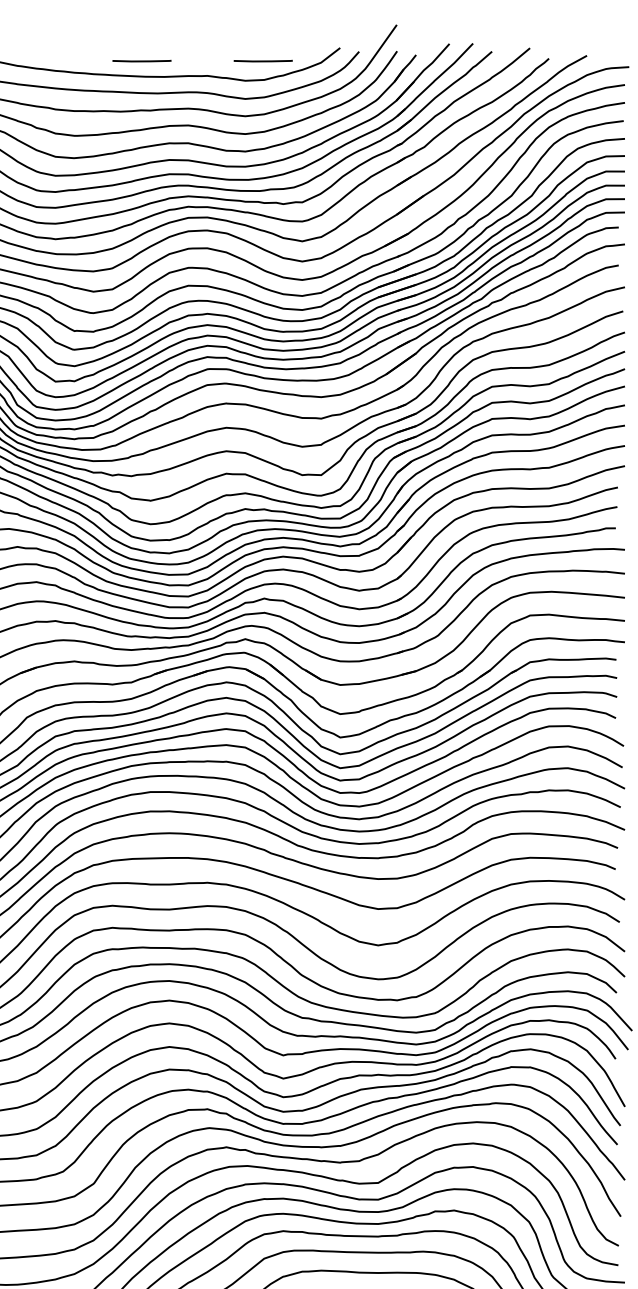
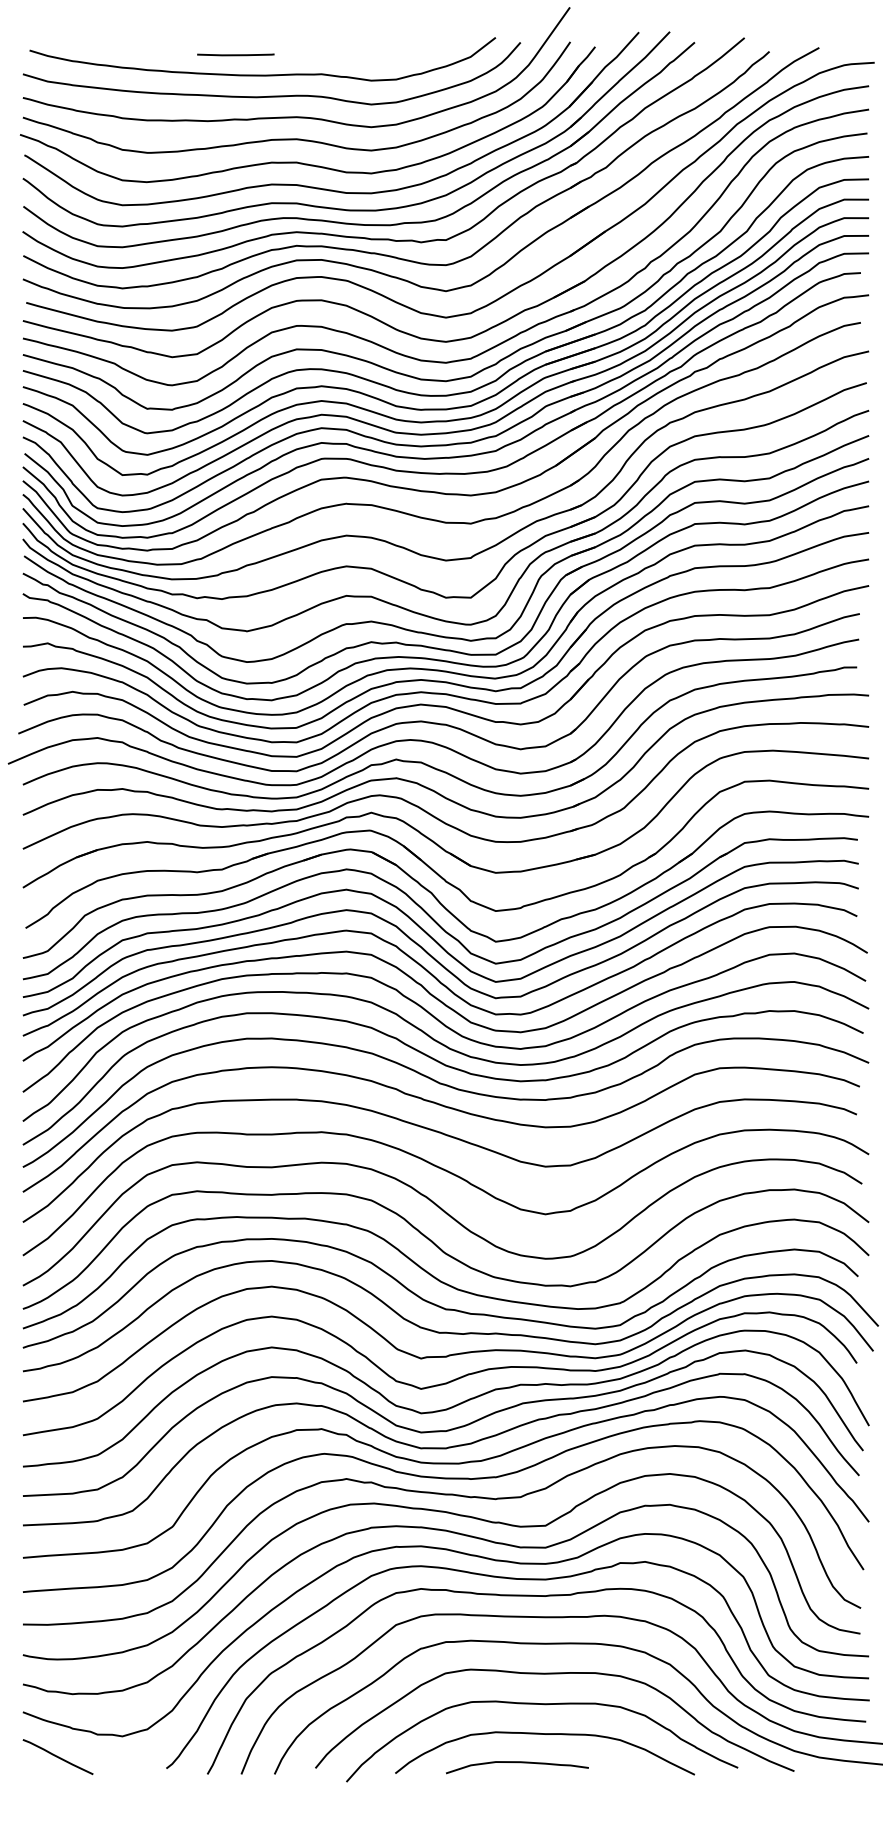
line: (263, 60) -> (394, 54), removed

